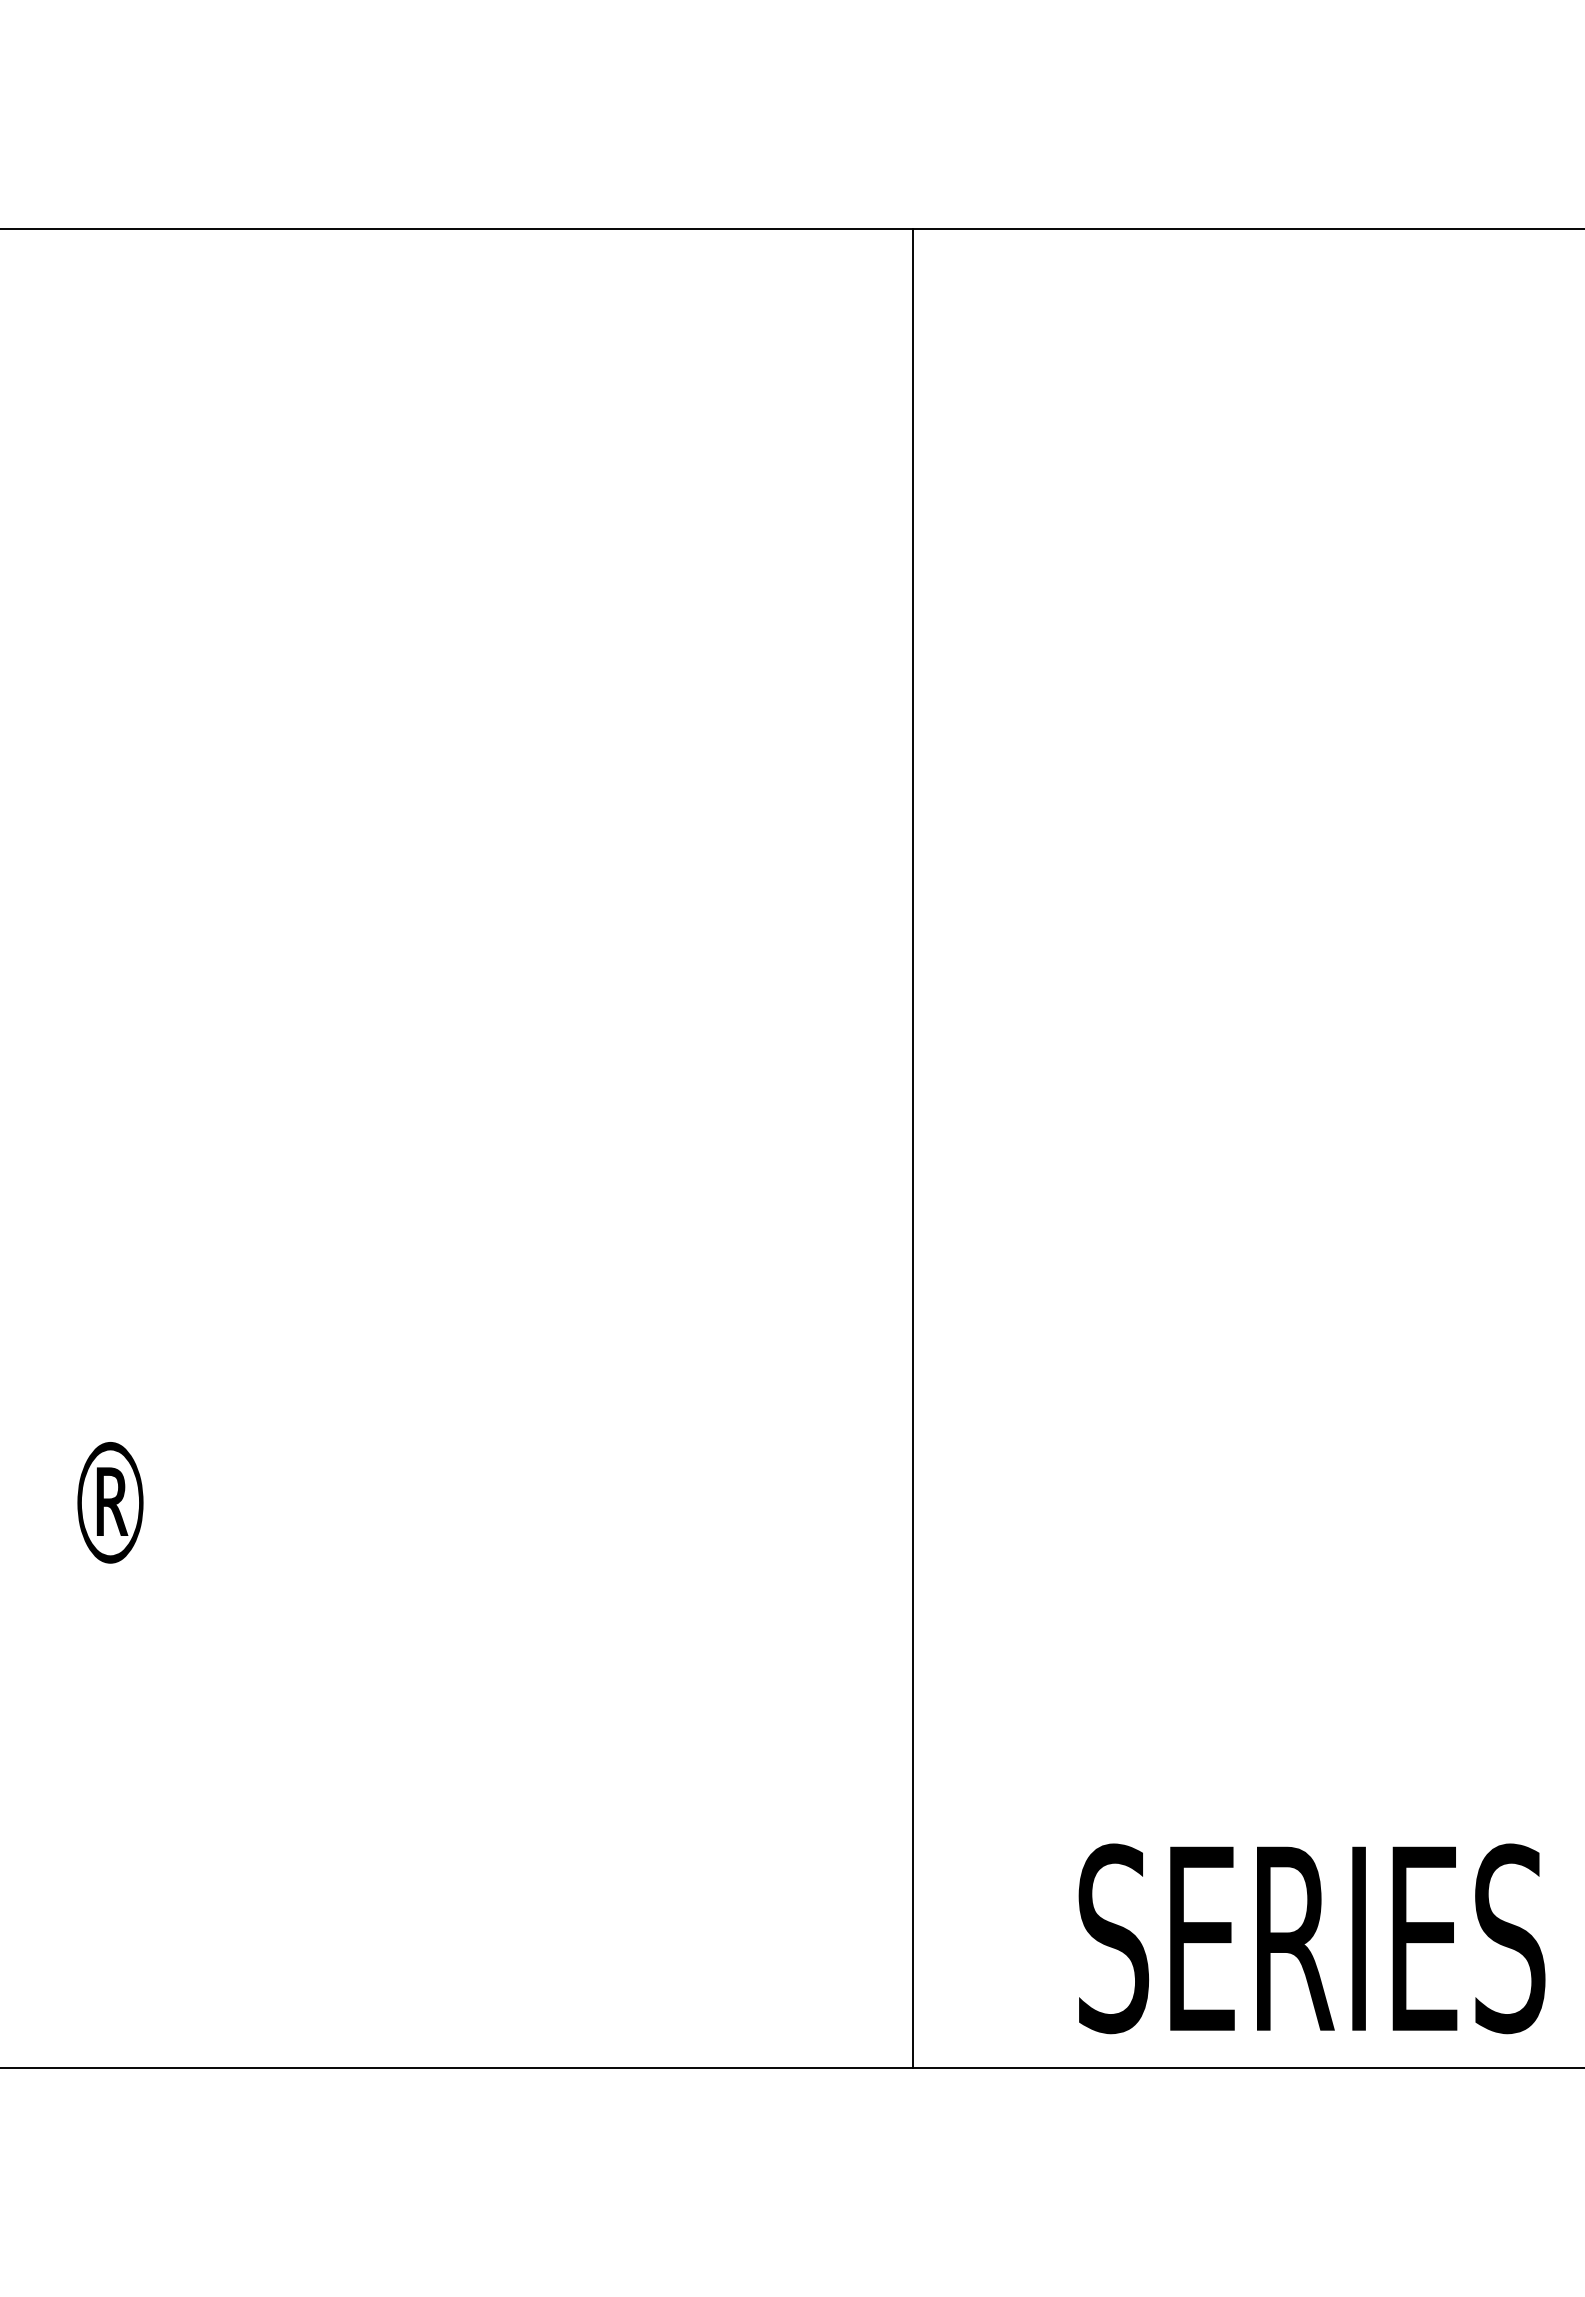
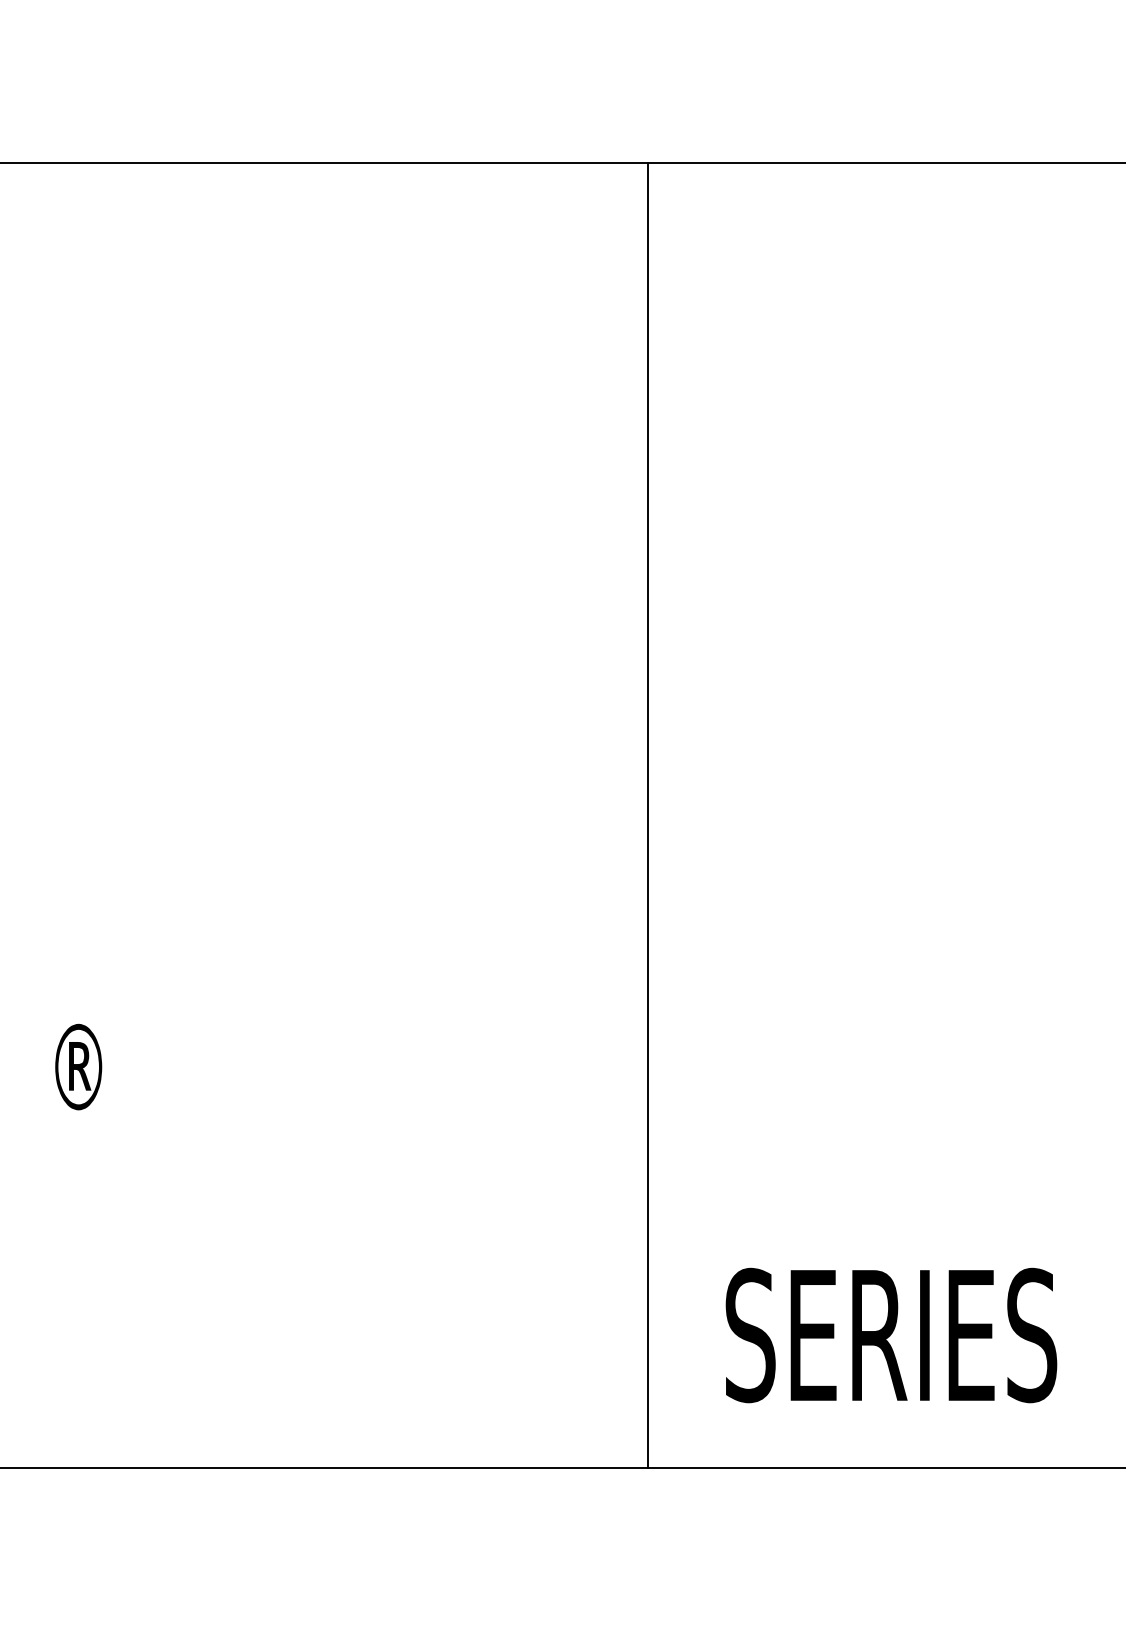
text: (1311, 1938) -> (891, 1335), moved

